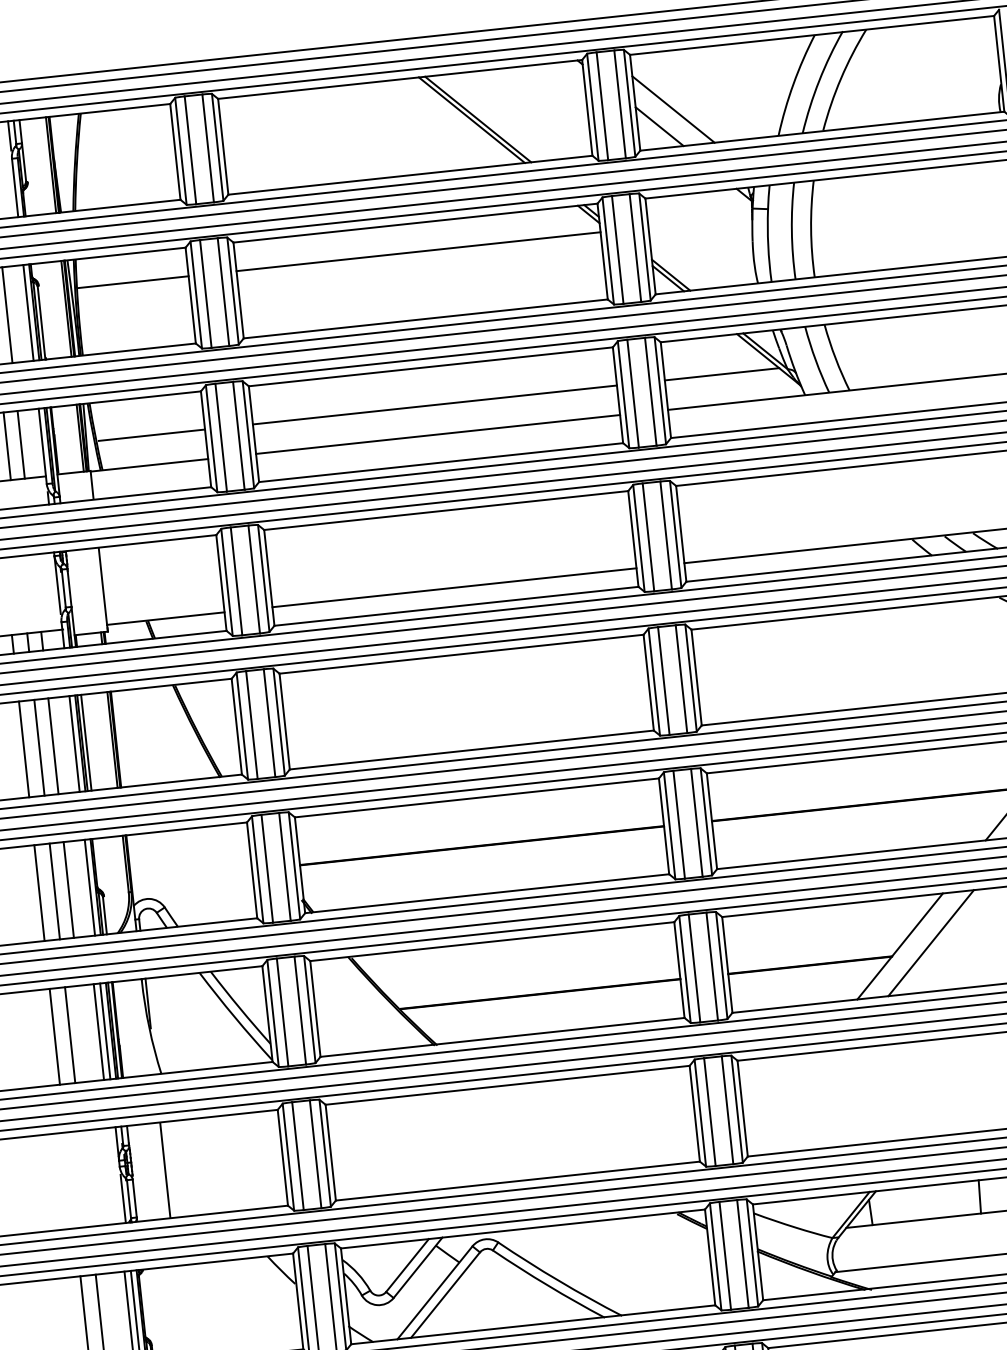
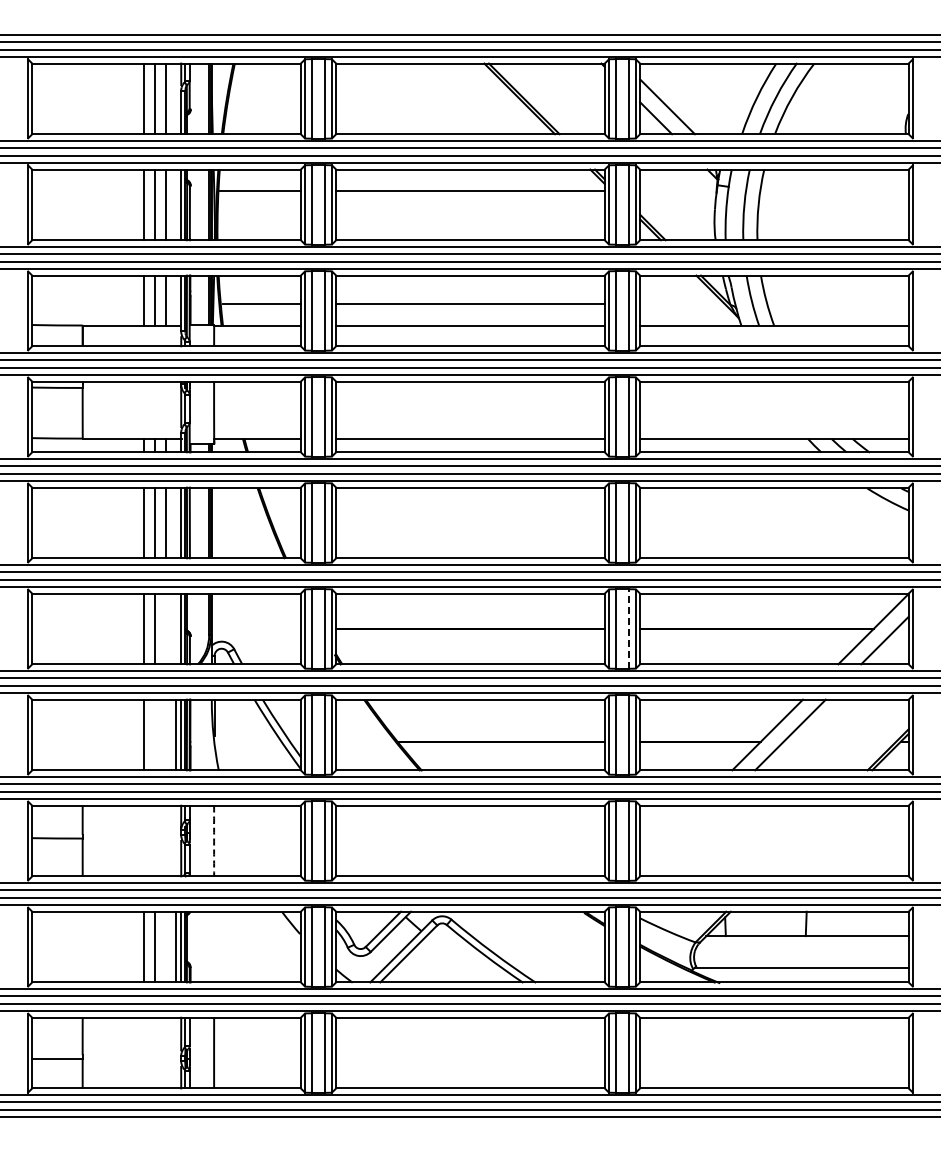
line: (722, 373) -> (682, 303), removed
line: (696, 823) -> (628, 629), solid -> dashed
line: (68, 889) -> (165, 628), removed
line: (70, 1034) -> (155, 734), removed
arc: (165, 1170) -> (214, 841), solid -> dashed

